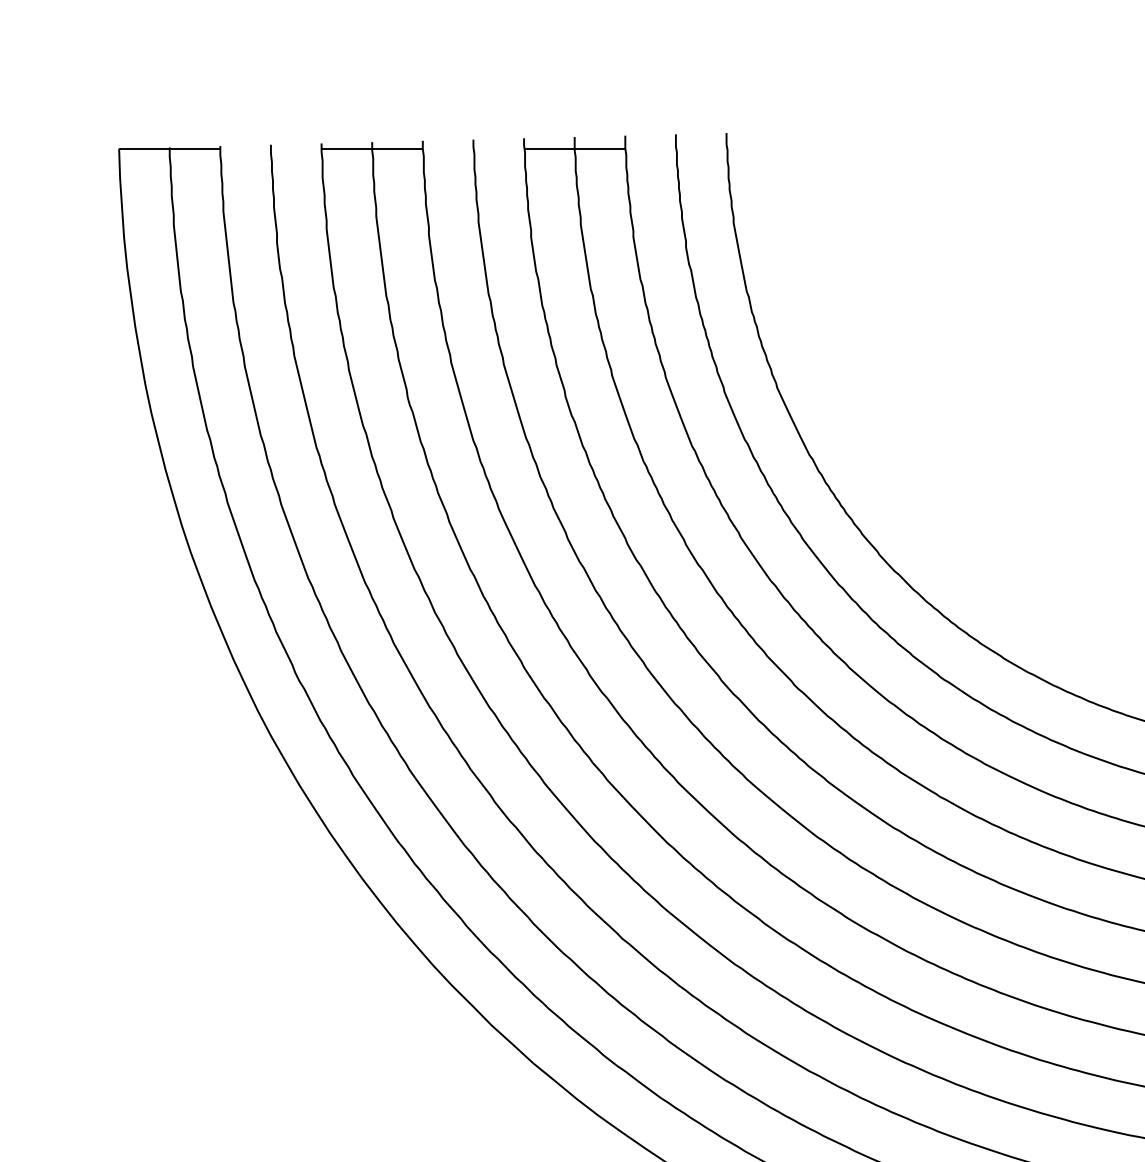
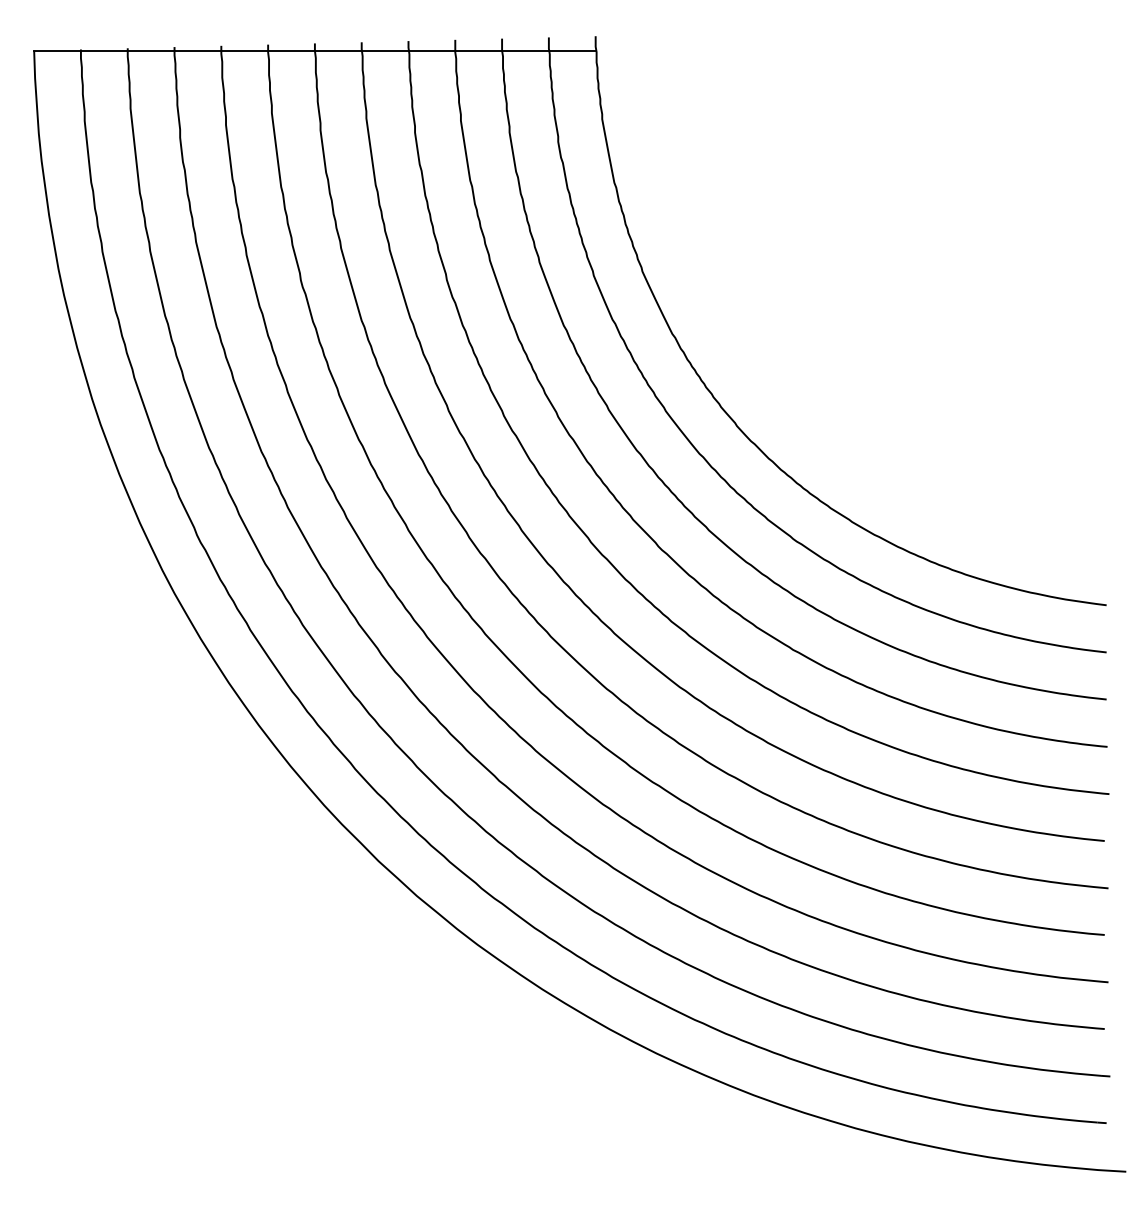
line: (423, 148) -> (315, 50), dashed -> solid

